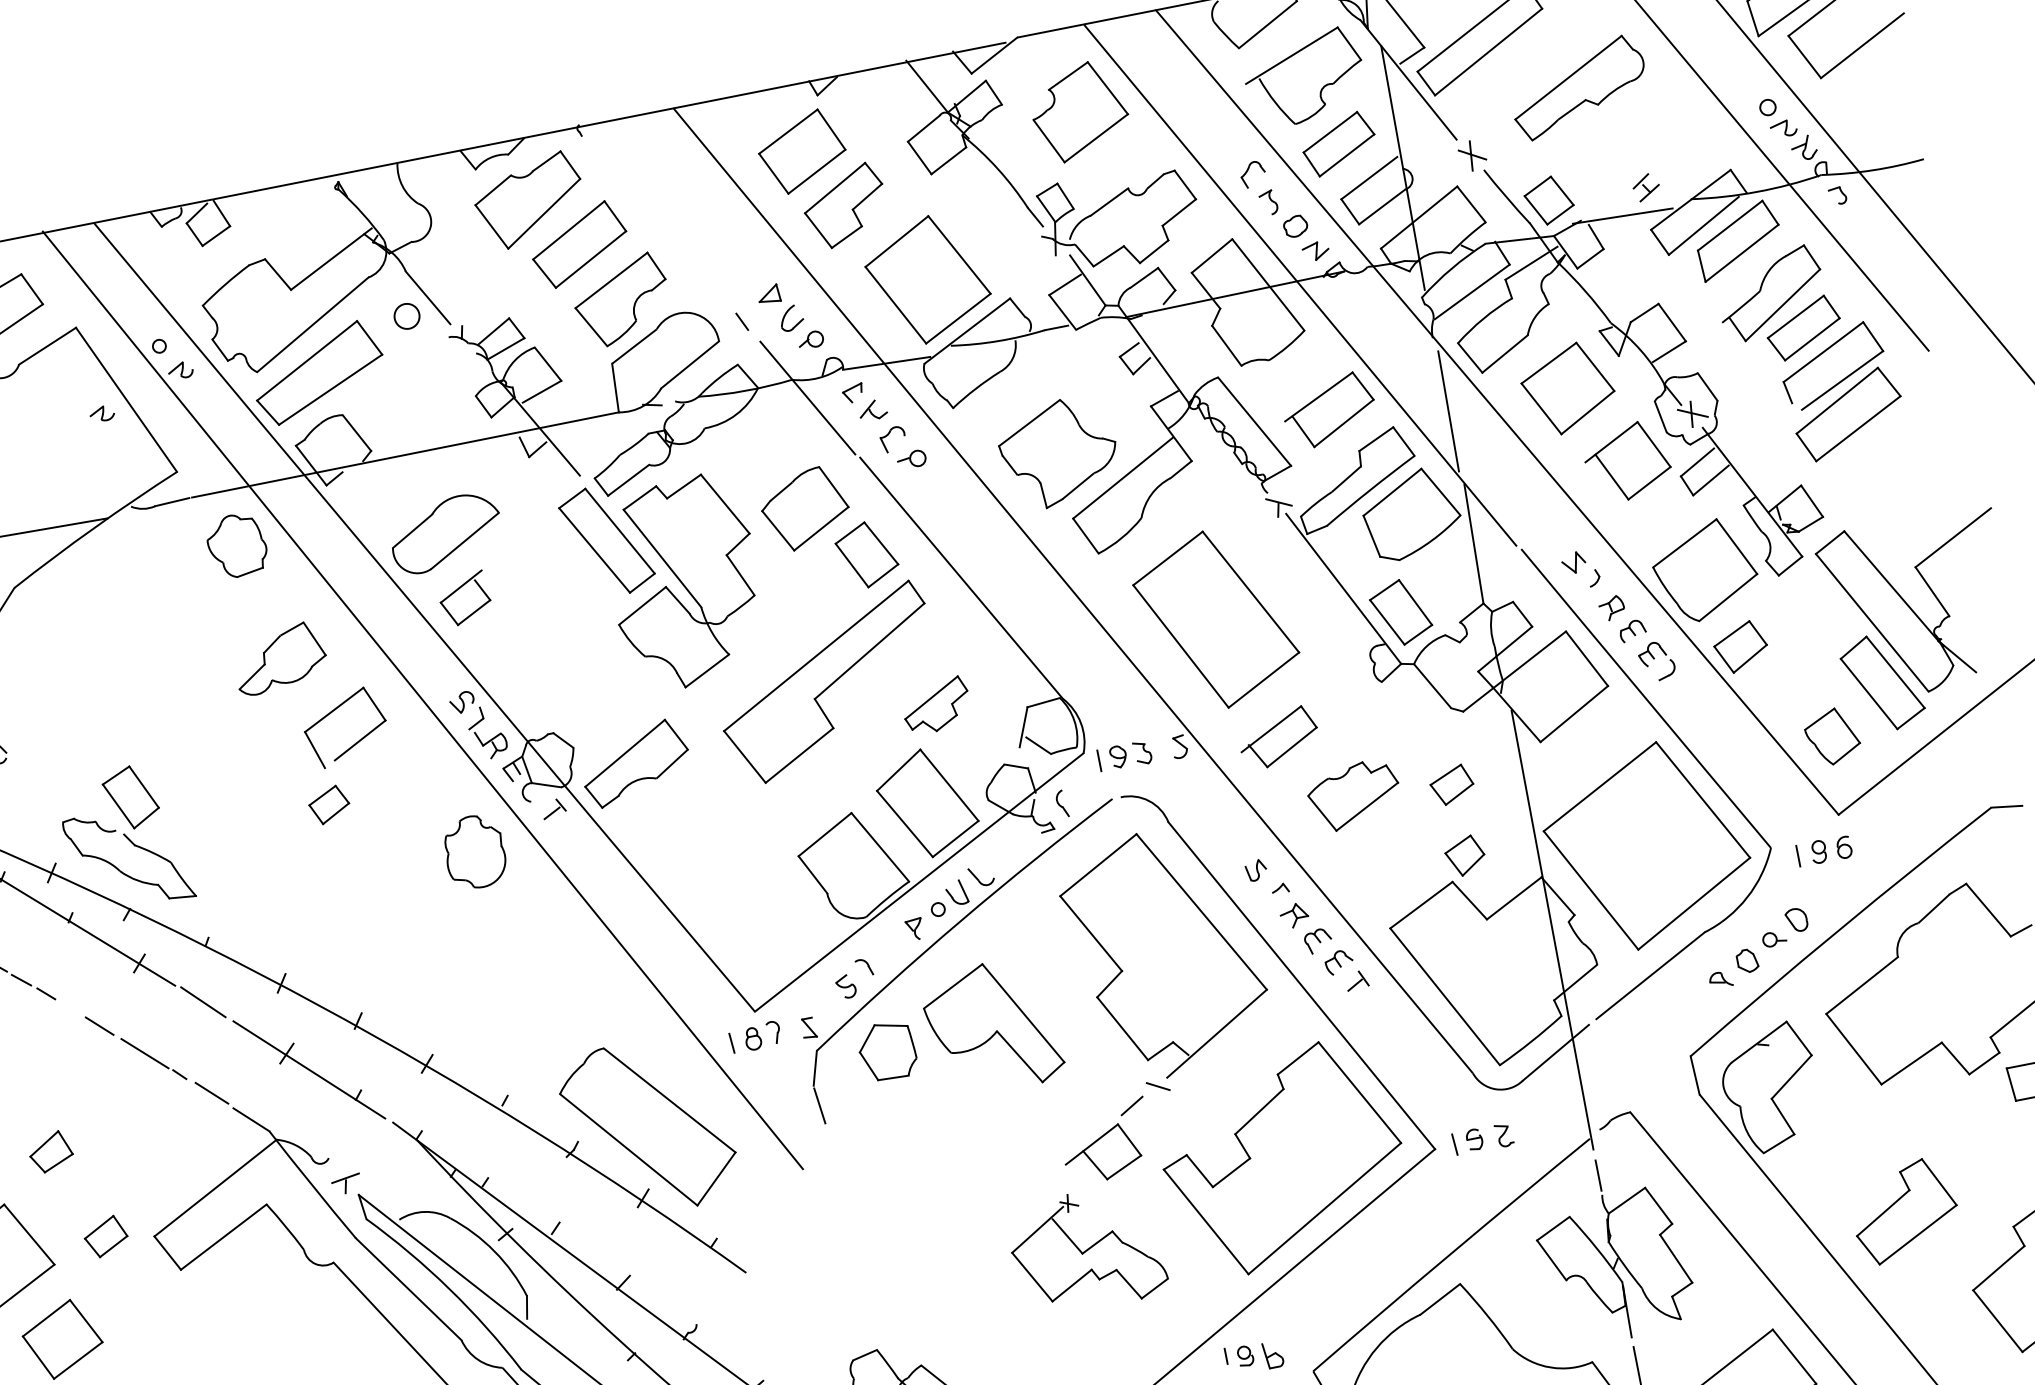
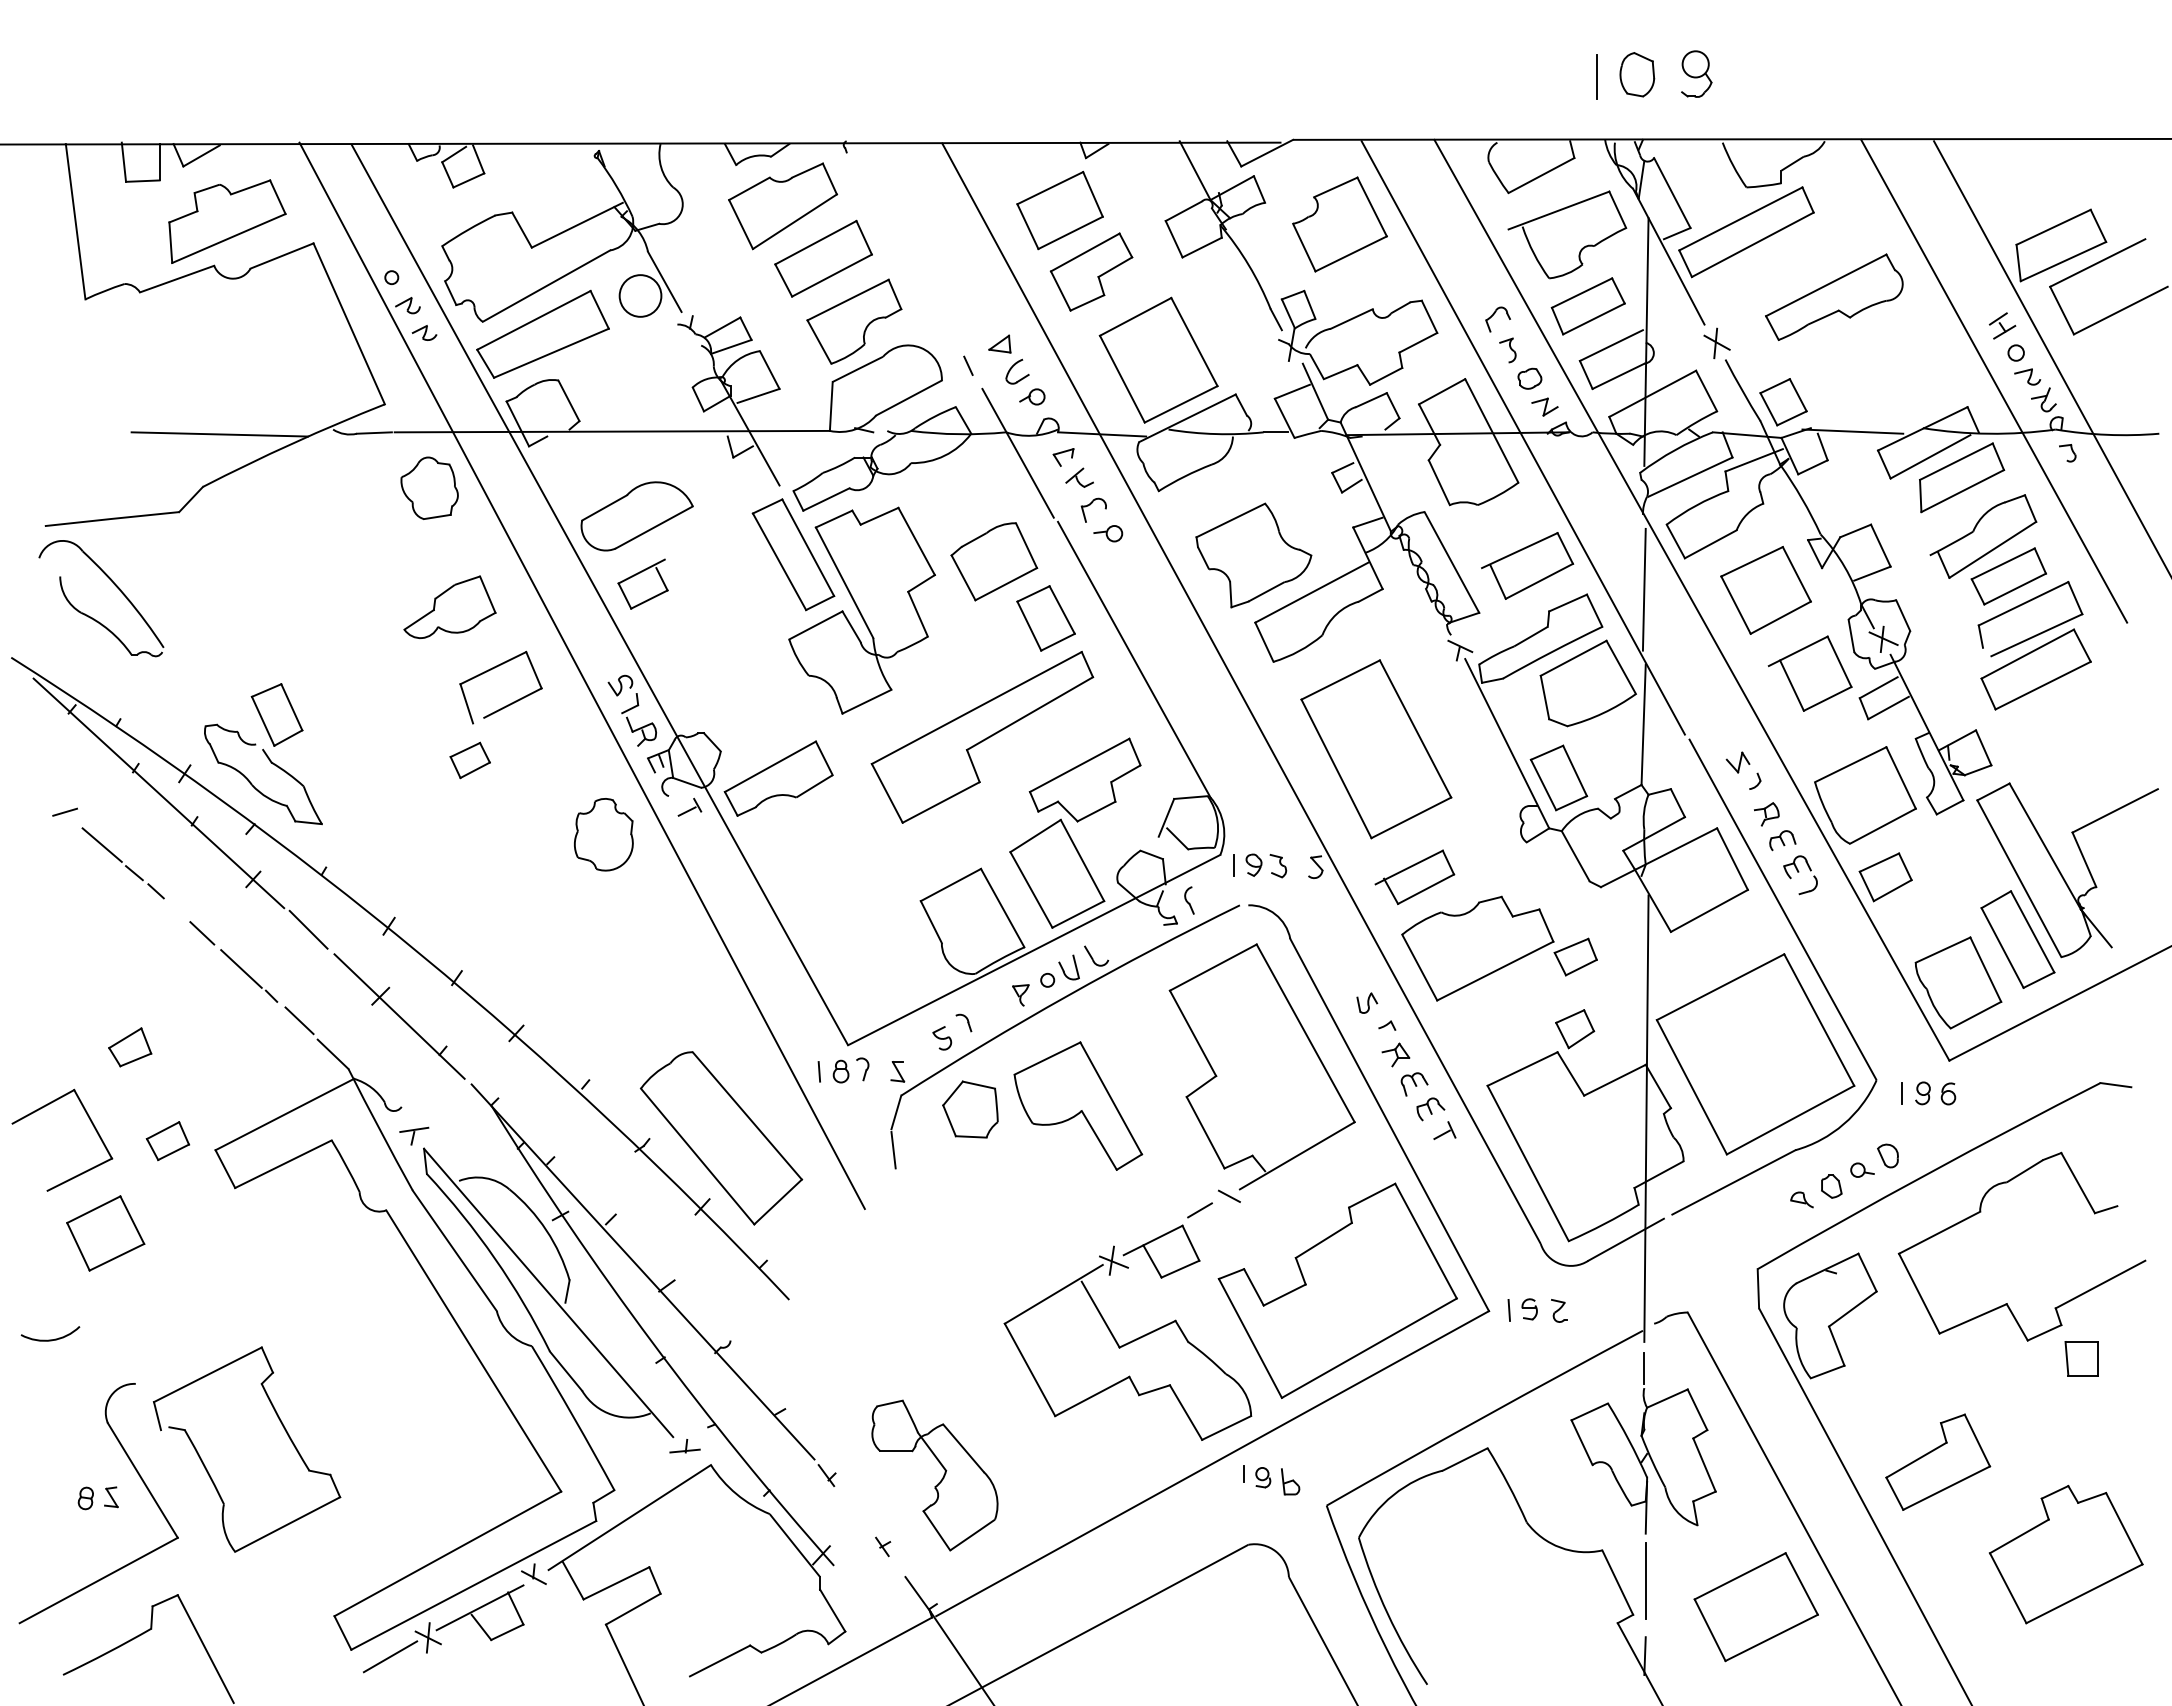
part: (1646, 186) -> (2002, 325), moved
circle: (406, 315) -> (640, 295), size x1.67
part: (101, 413) -> (424, 332), moved
part: (935, 705) -> (1084, 779), size x1.67
part: (1832, 736) -> (1958, 982), size x1.67
part: (1353, 795) -> (1477, 948), size x1.67
part: (1086, 1249) -> (1127, 1342), size x1.67

